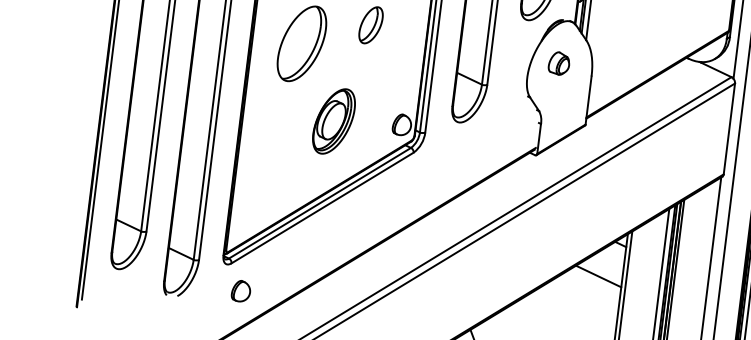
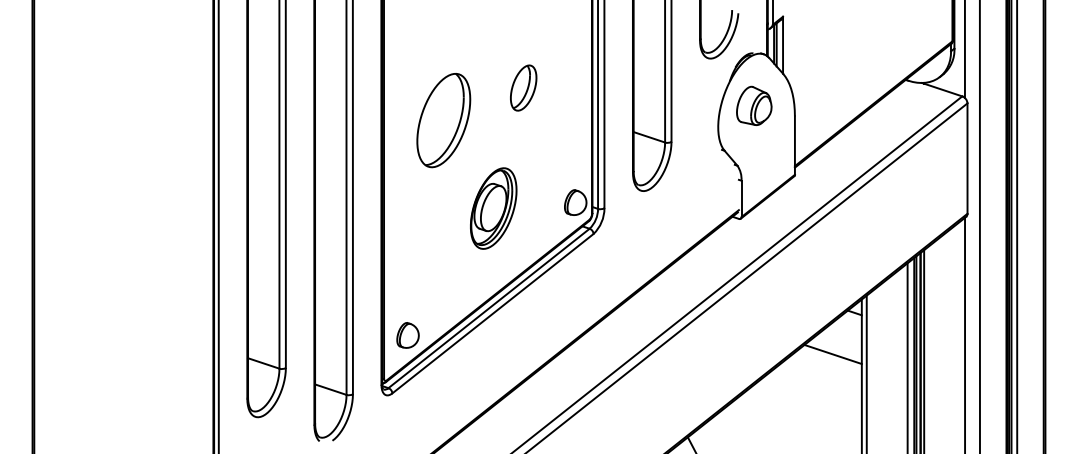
part: (559, 63) -> (754, 105), size x1.43
part: (240, 291) -> (407, 335), moved

